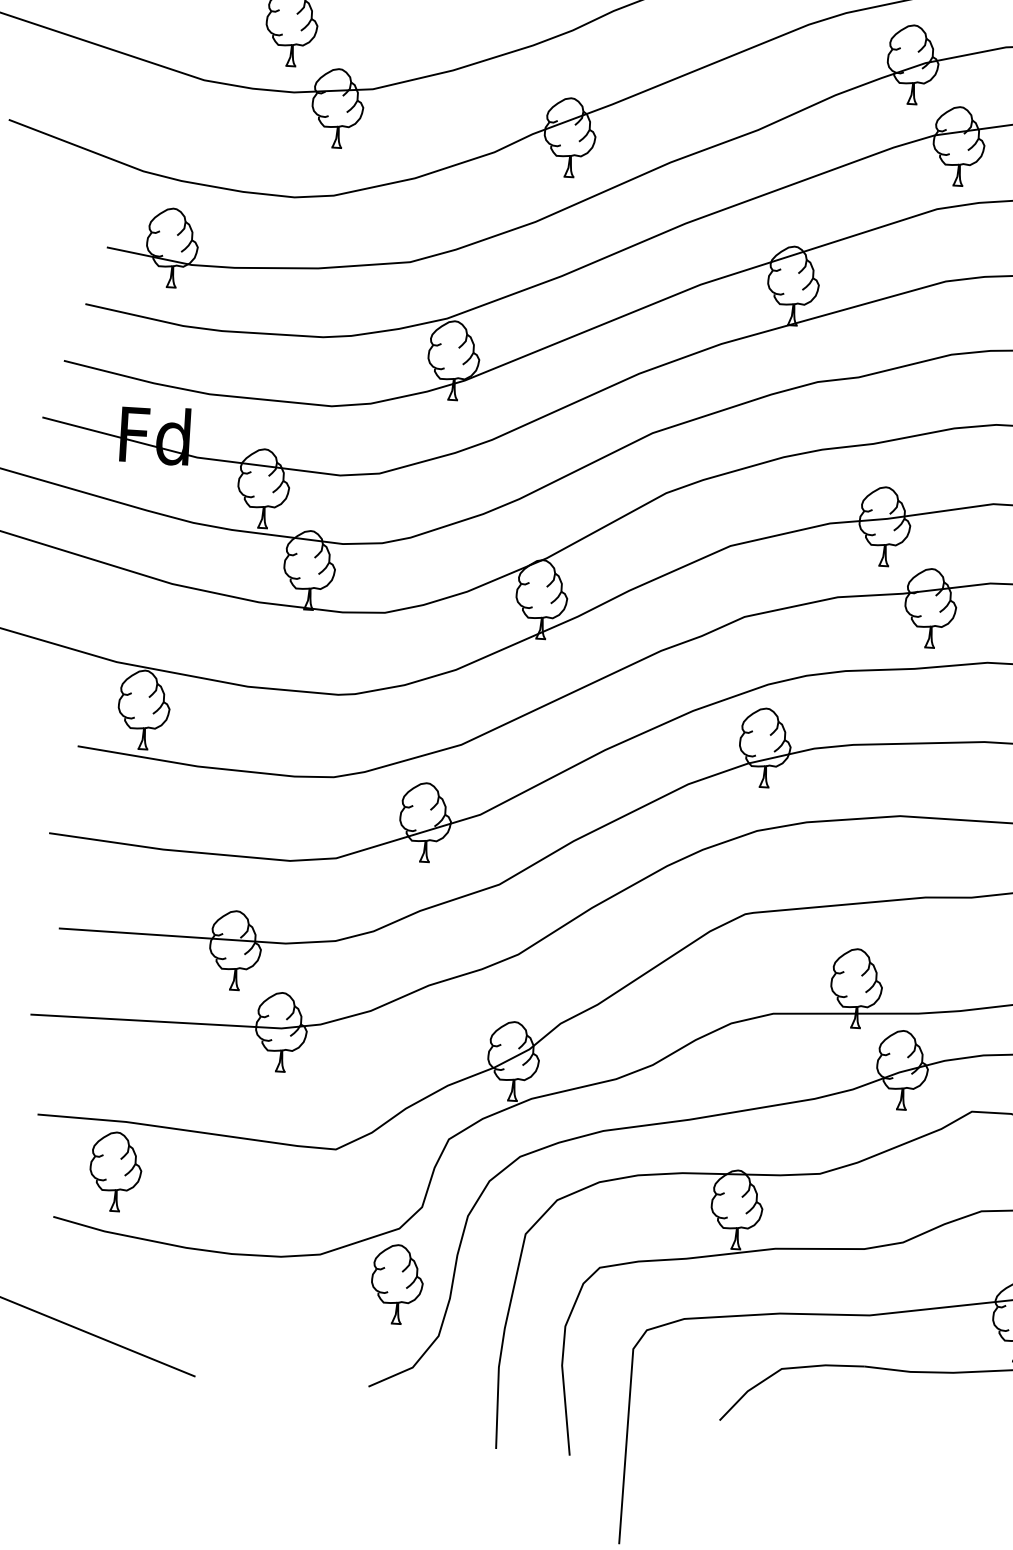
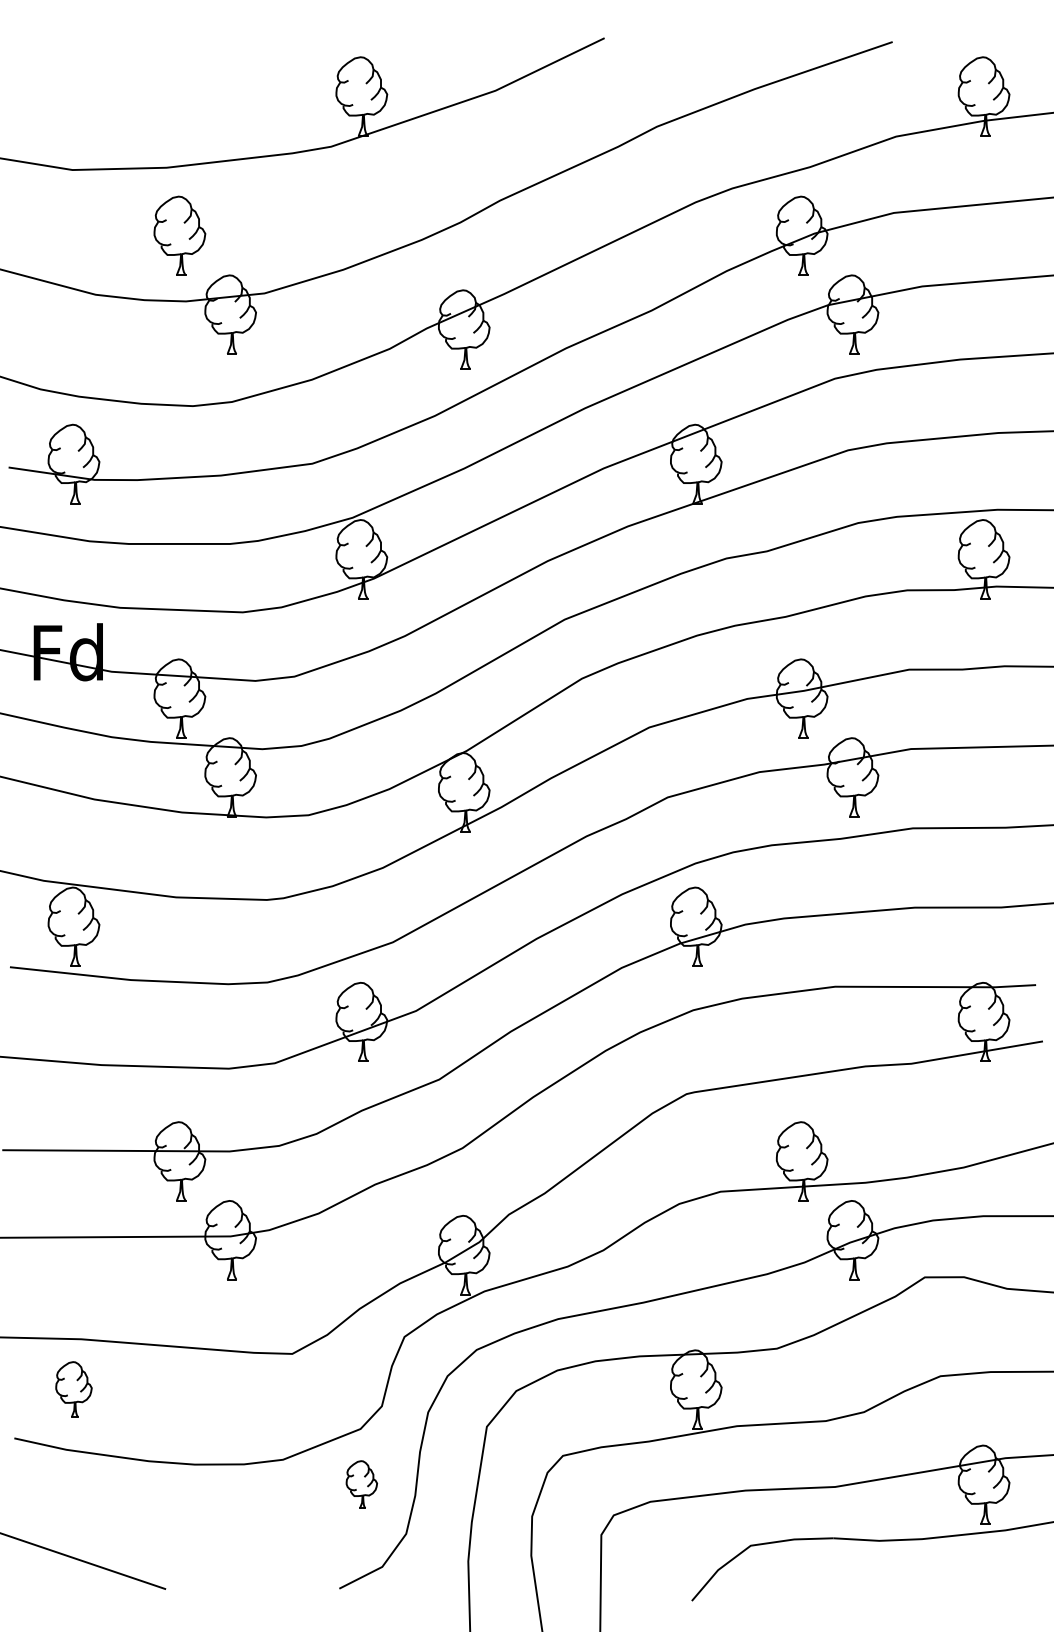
part: (115, 1171) -> (73, 1389), size x0.7
part: (396, 1284) -> (361, 1484), size x0.6

